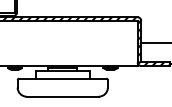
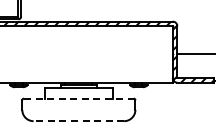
line: (62, 78) -> (78, 98), solid -> dashed
line: (62, 96) -> (78, 121), solid -> dashed

